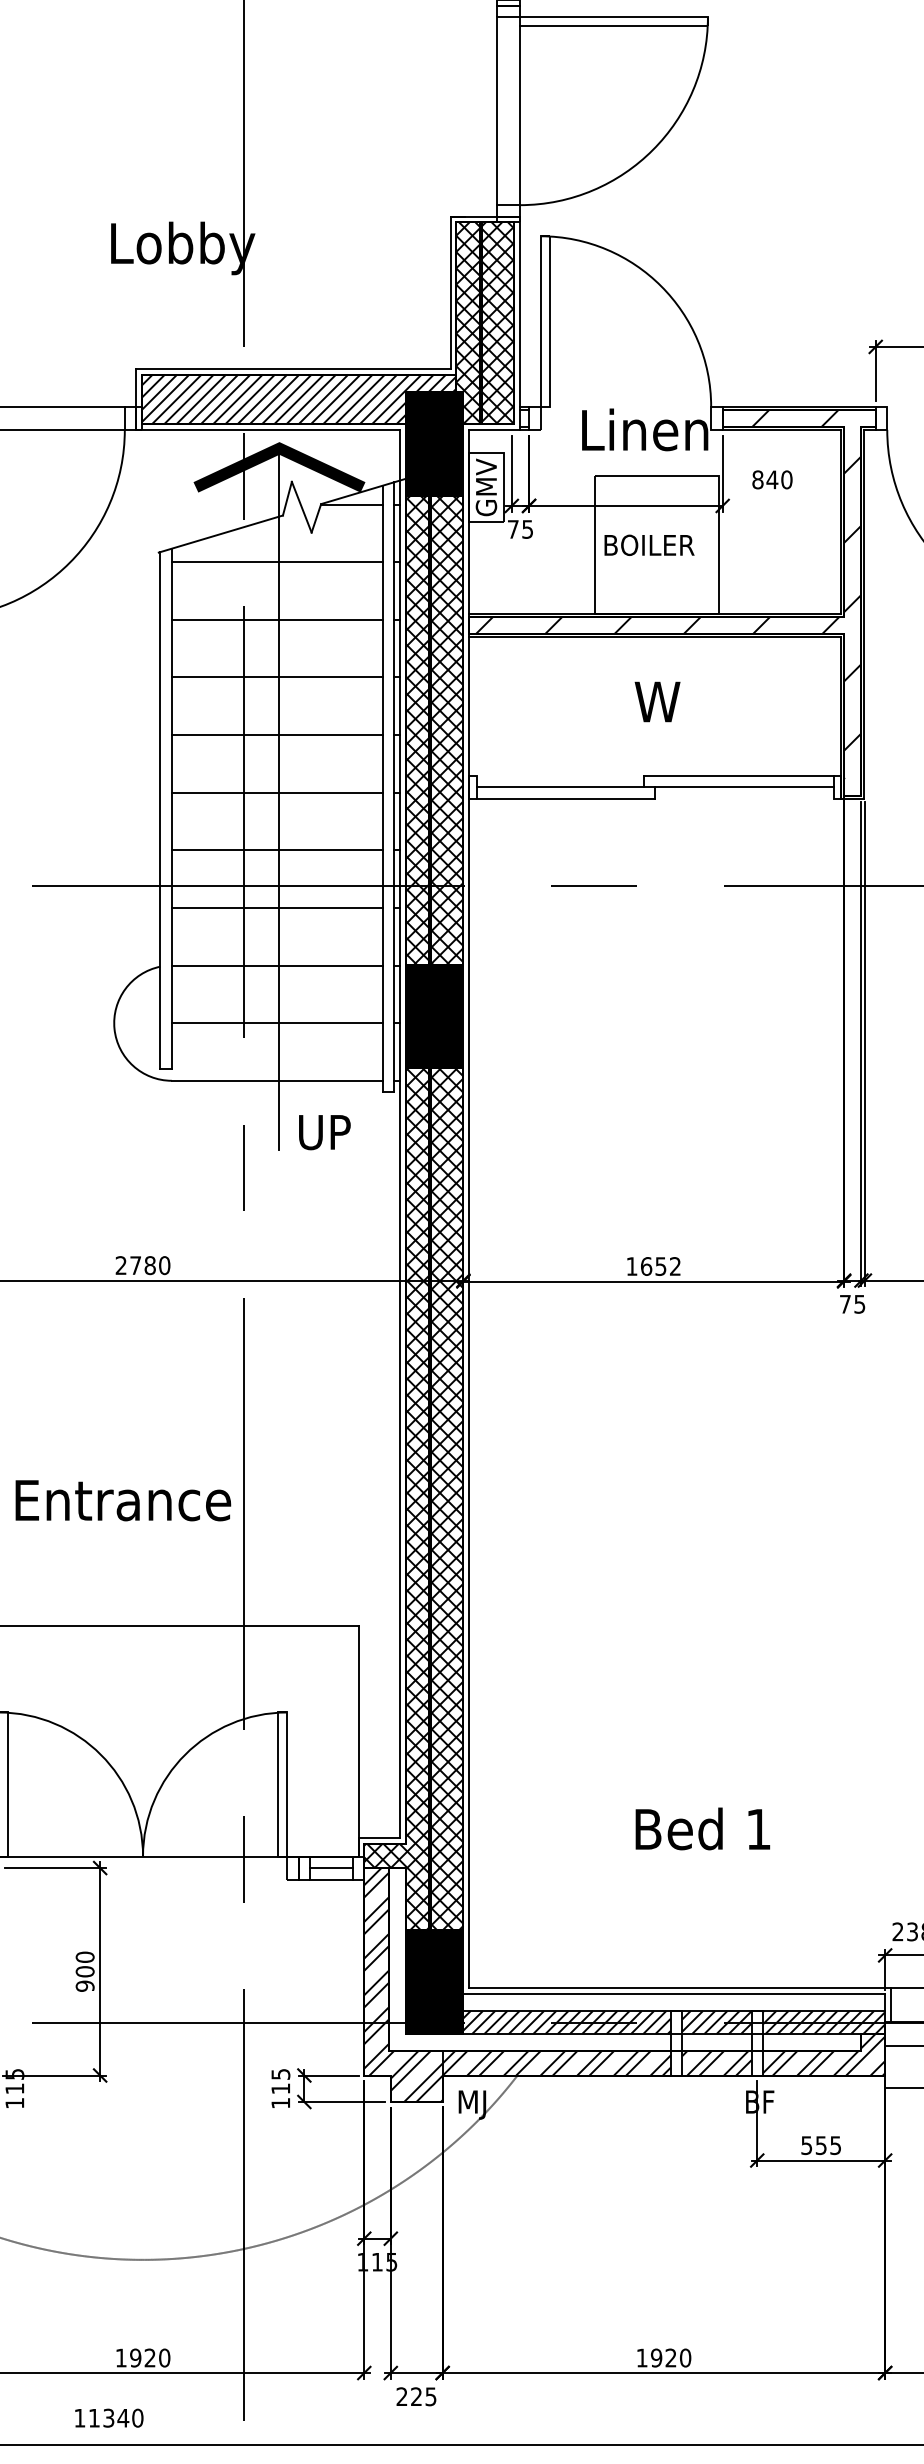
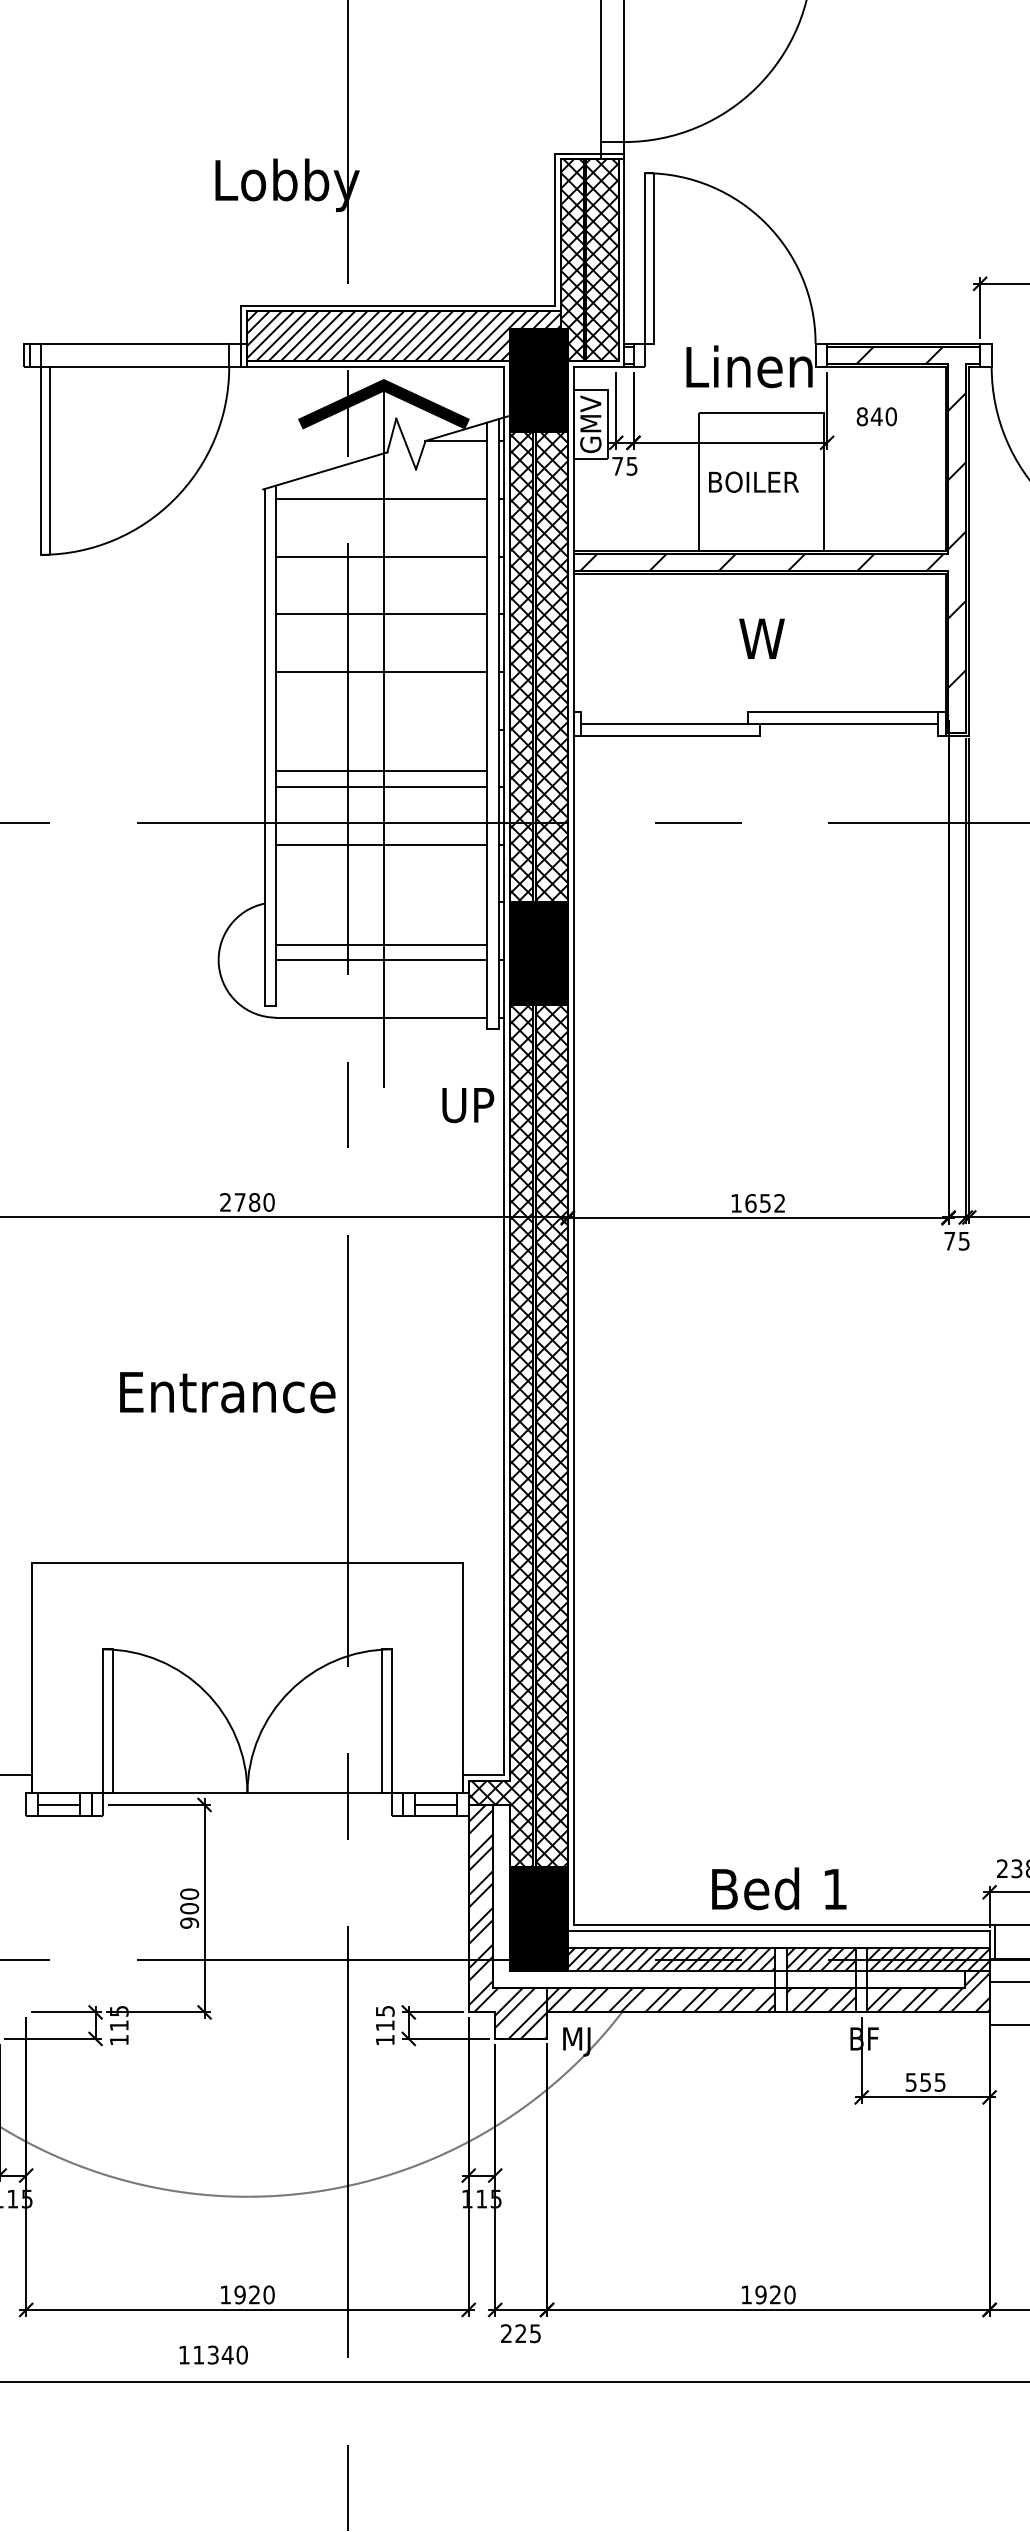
line: (277, 792) -> (381, 770), moved
line: (277, 965) -> (381, 945), moved
text: (325, 1132) -> (468, 1105), moved
text: (123, 1500) -> (227, 1392), moved
text: (703, 1828) -> (779, 1888), moved

